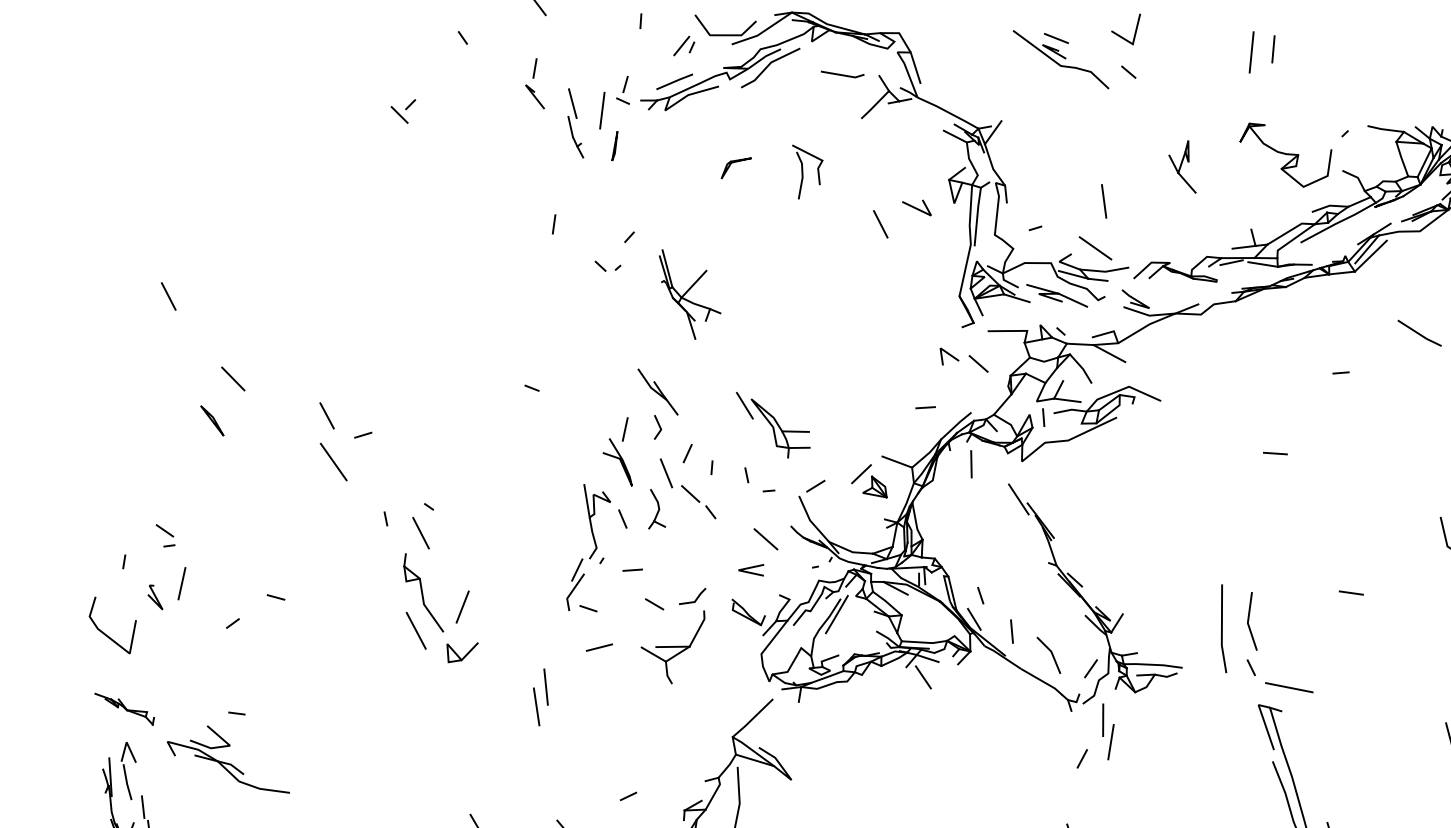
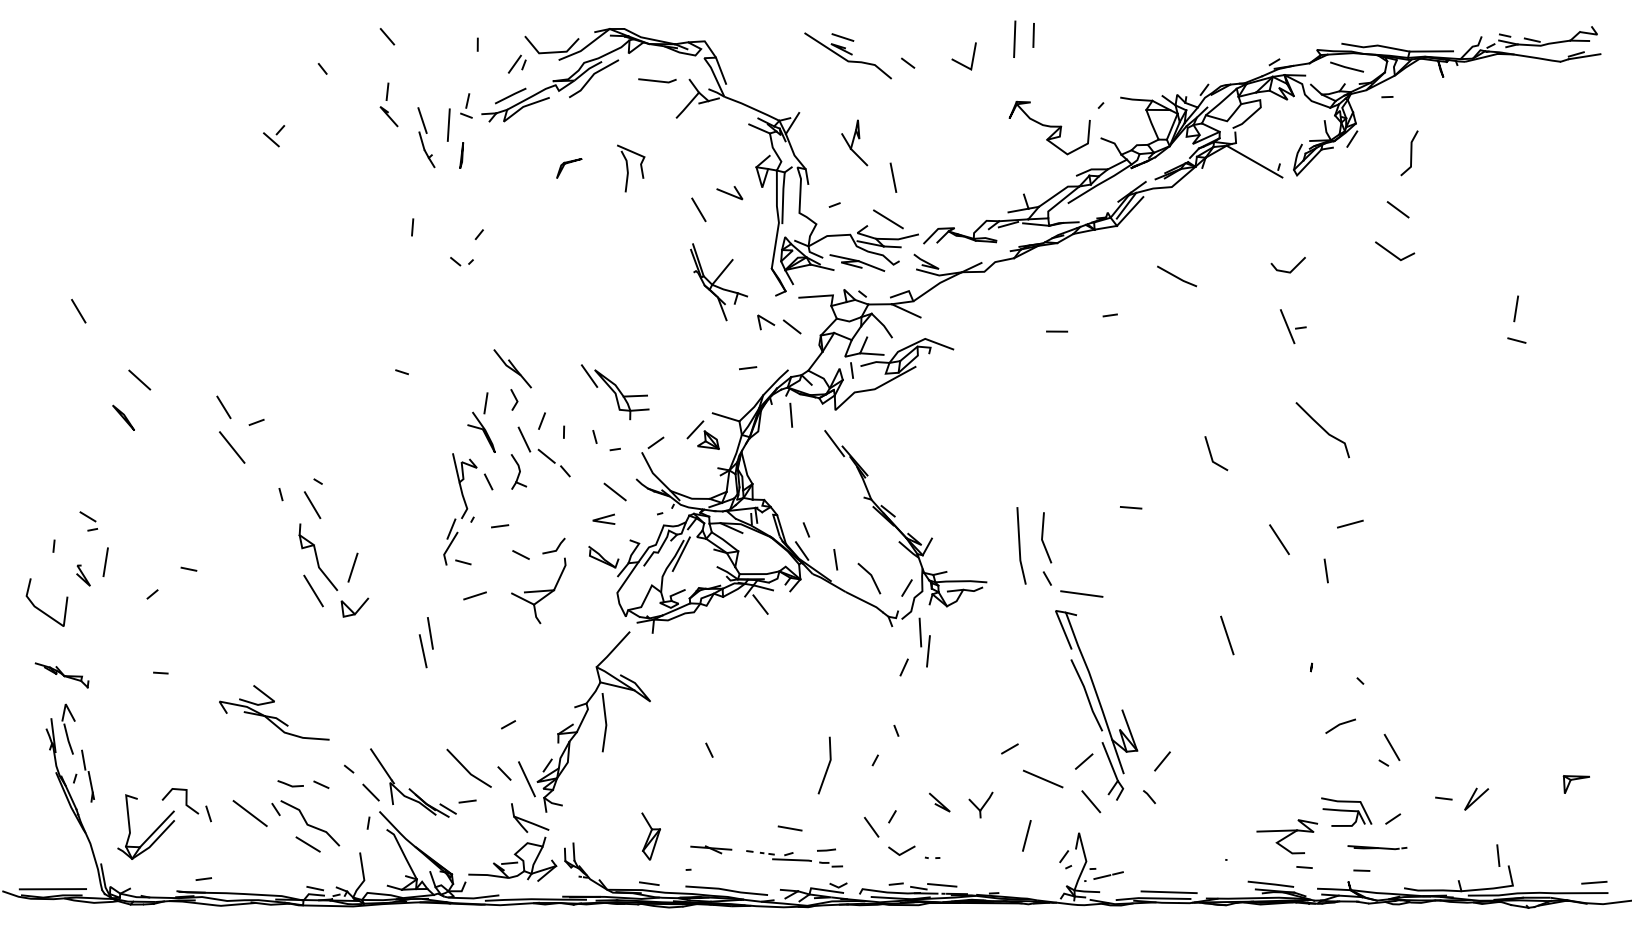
line: (1121, 35) -> (960, 62), moved
part: (1182, 165) -> (854, 142), moved
part: (688, 295) -> (718, 282), moved
line: (1275, 453) -> (1057, 331), moved
part: (229, 758) -> (274, 712), moved

